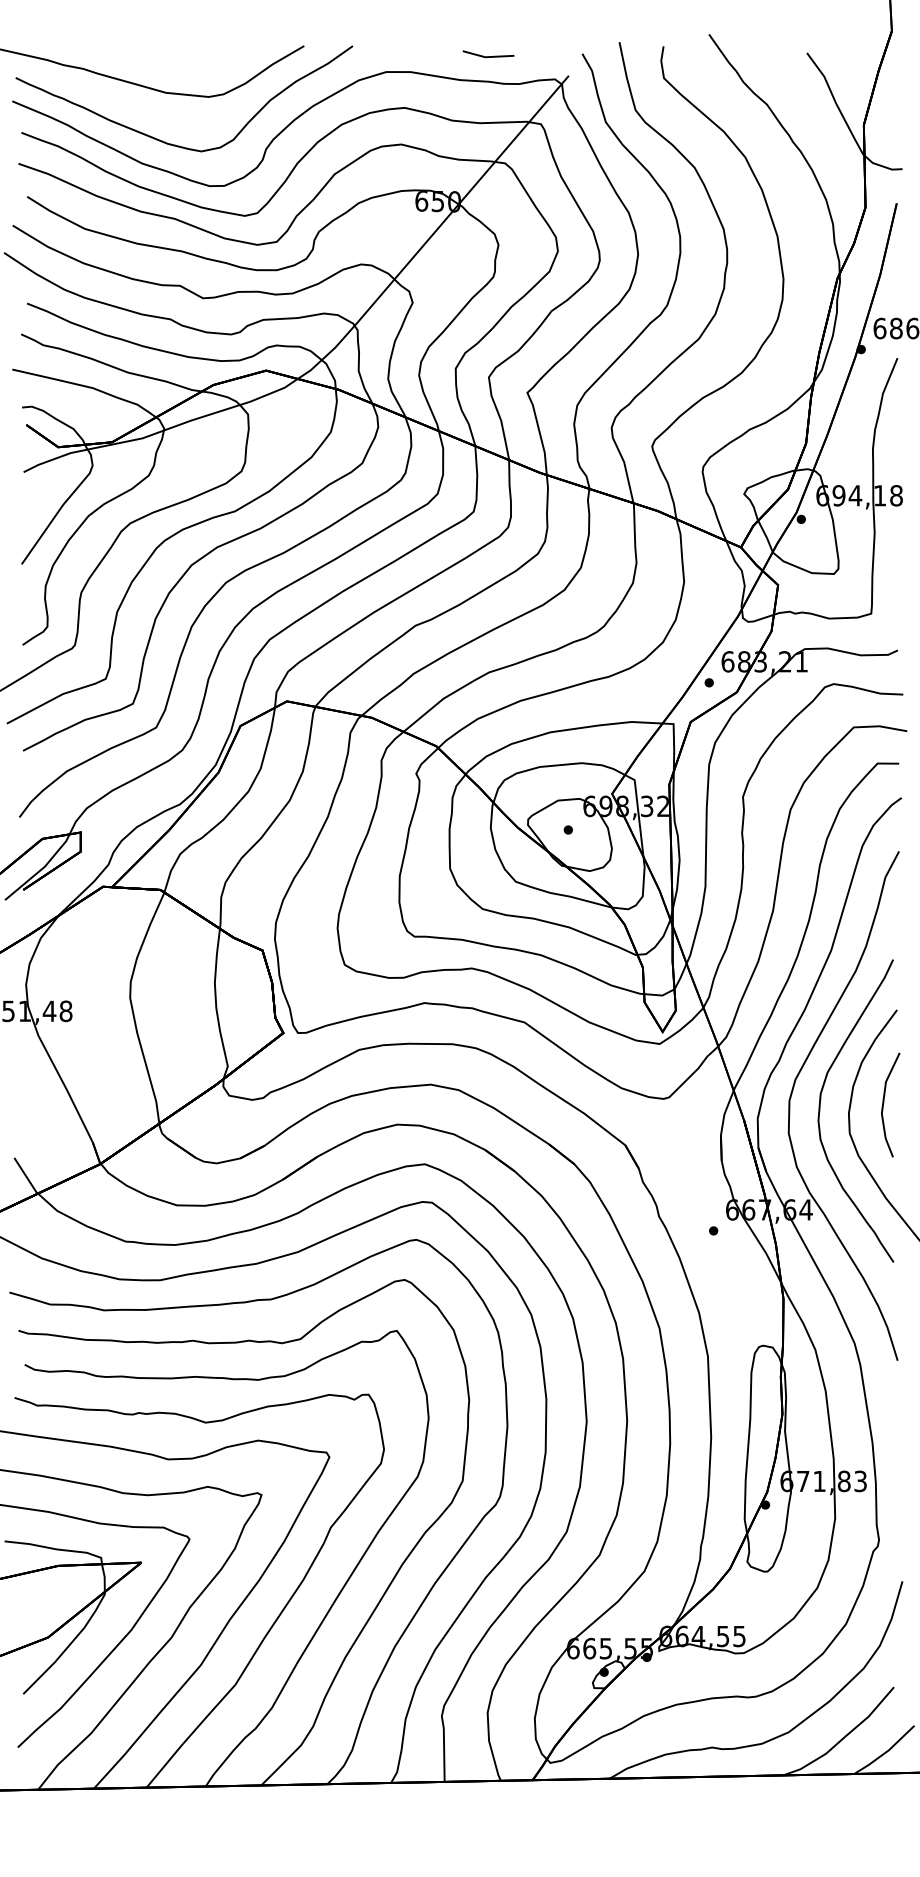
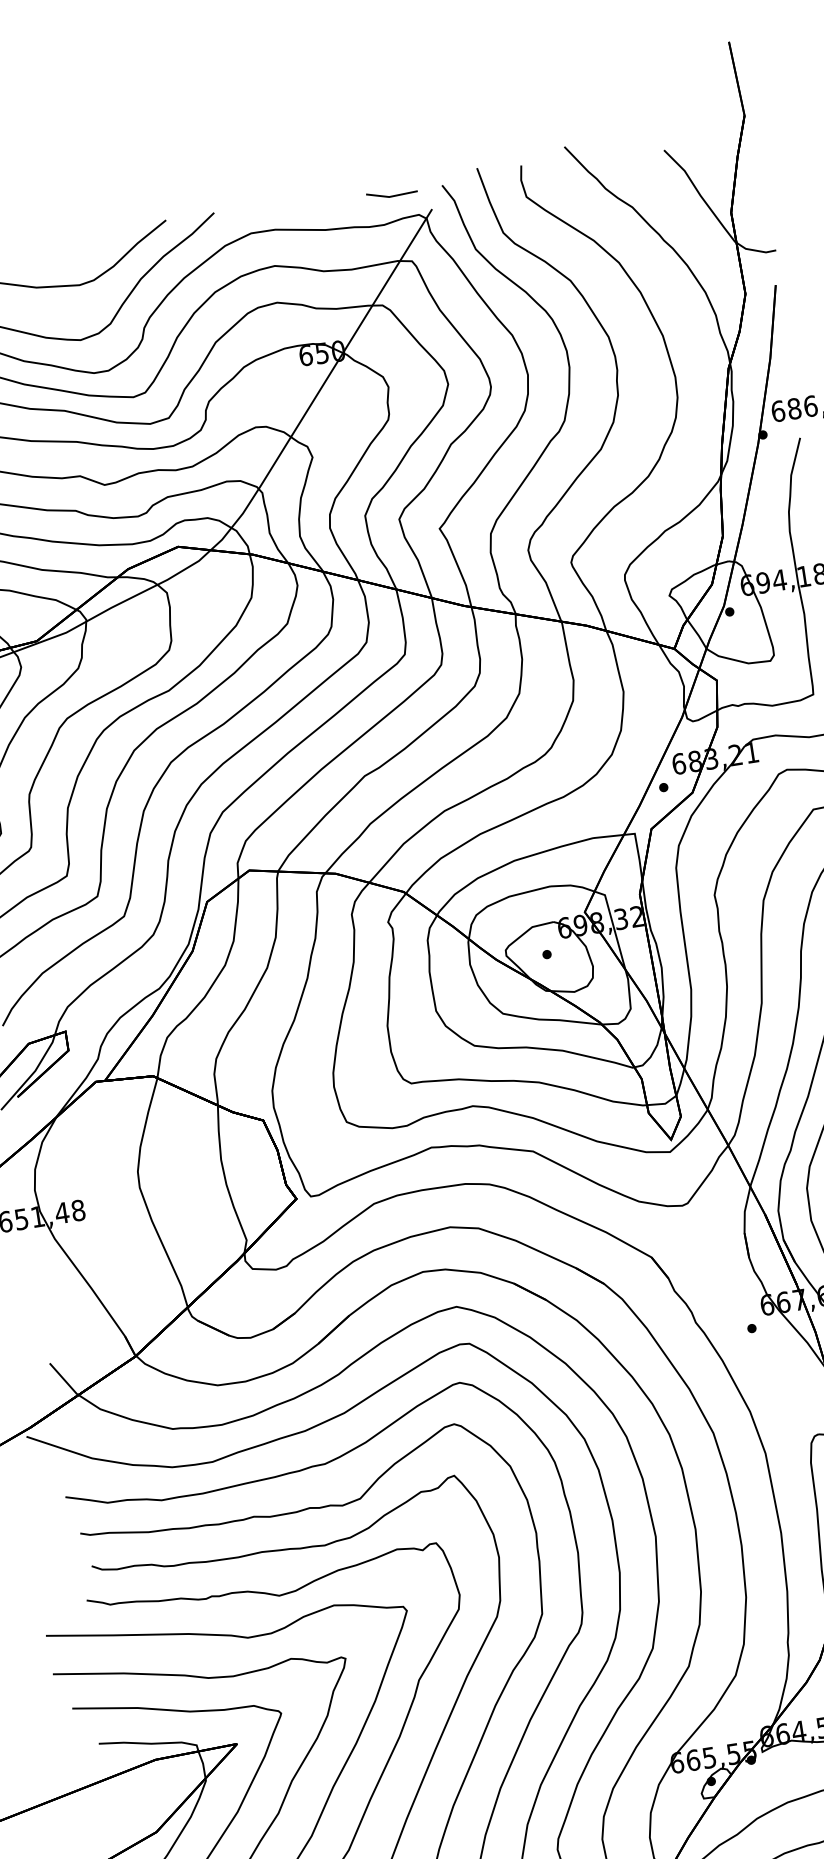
line: (488, 56) -> (392, 195), moved

